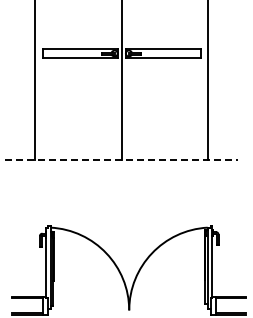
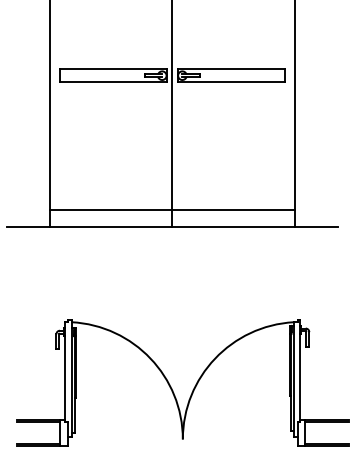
line: (121, 148) -> (171, 210), added
line: (121, 160) -> (171, 227), dashed -> solid

